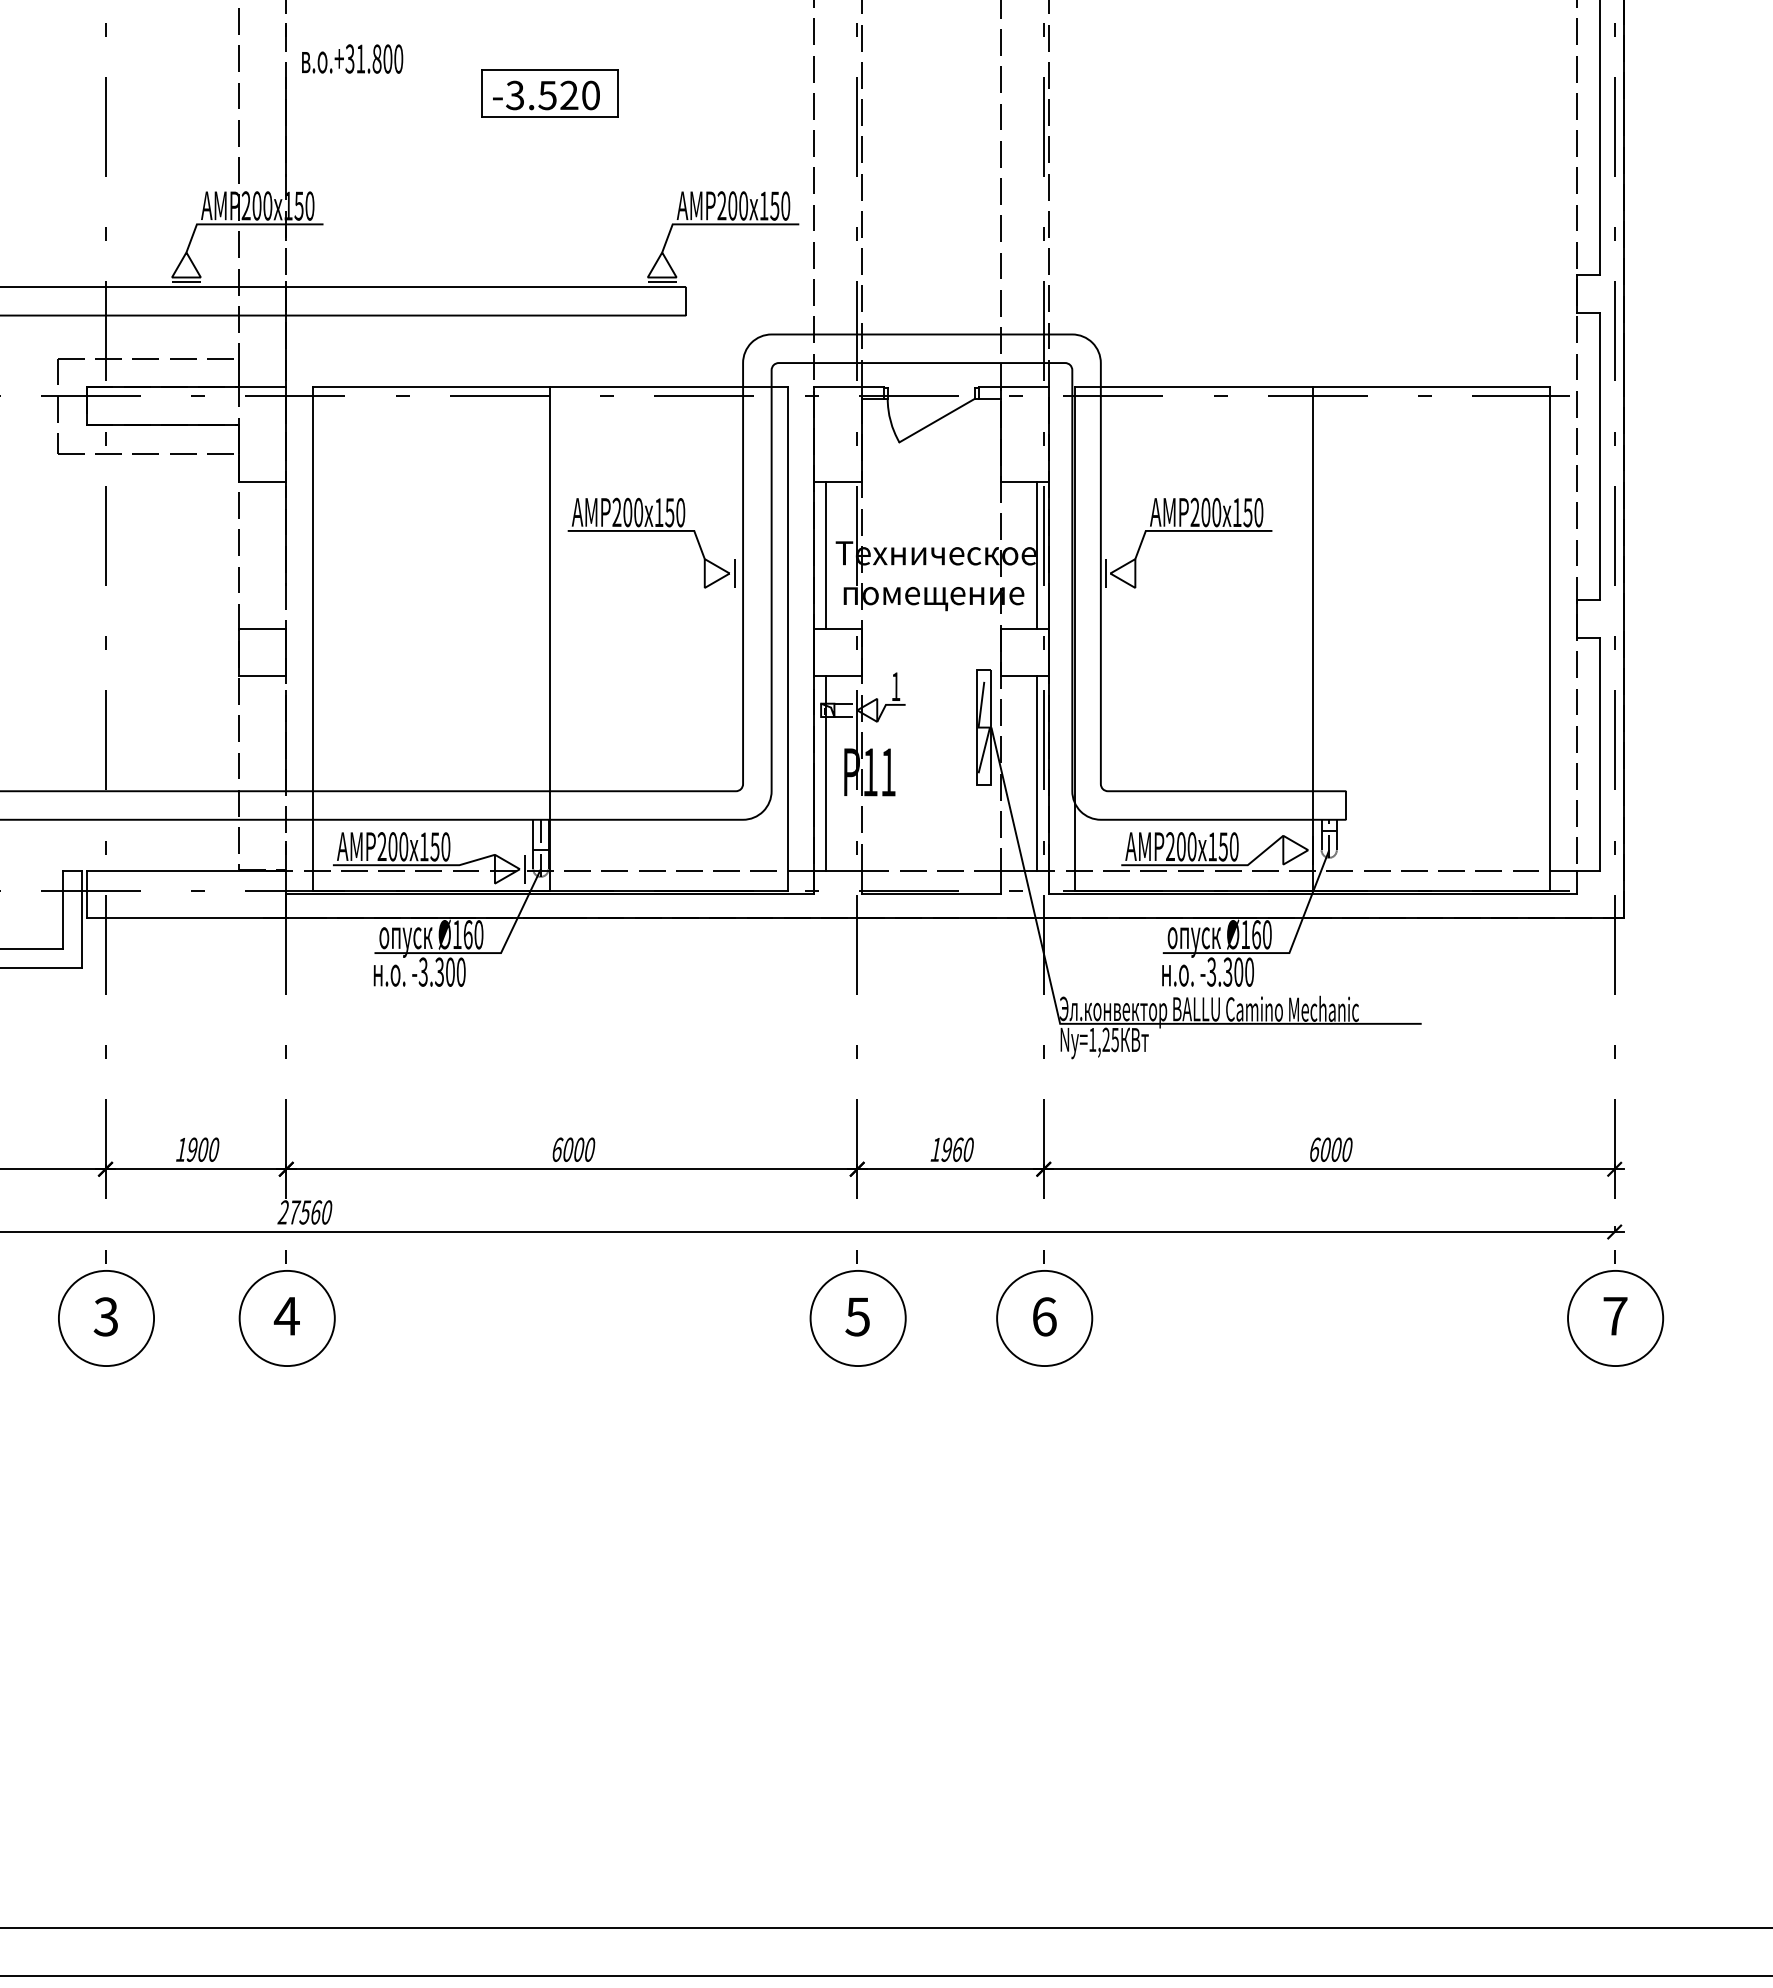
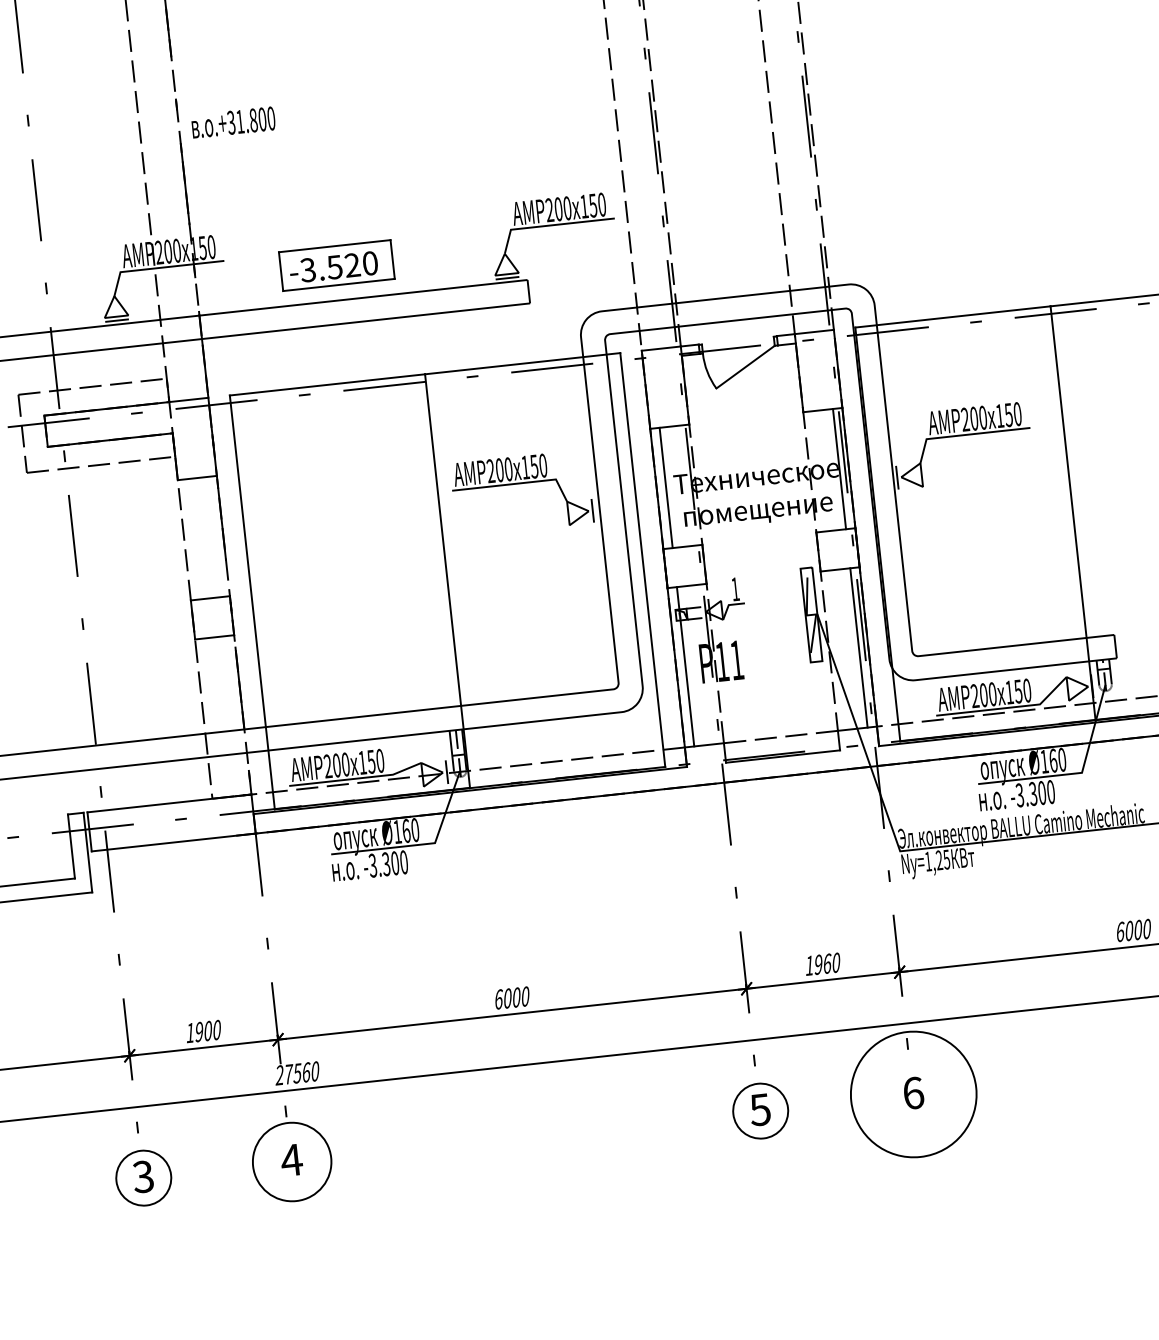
part: (549, 93) -> (336, 265), moved
circle: (106, 1318) -> (143, 1178), size x0.7
circle: (857, 1318) -> (760, 1111), size x0.7
circle: (1044, 1318) -> (913, 1094), size x1.6

